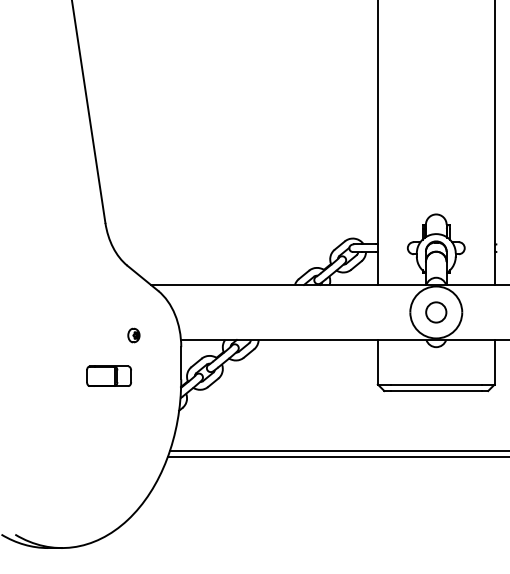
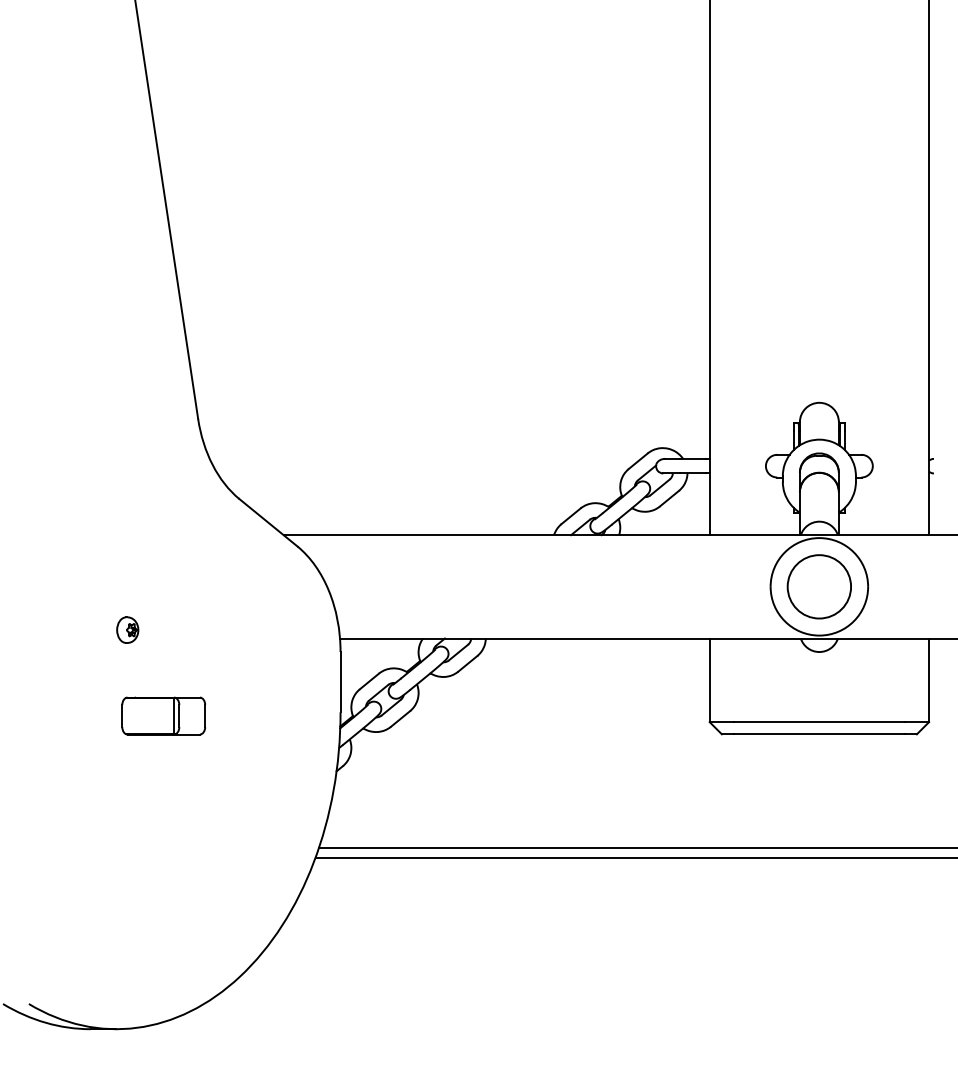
circle: (436, 312) -> (819, 586), size x1.67
part: (133, 335) -> (126, 630), moved
part: (108, 375) -> (162, 714), moved

